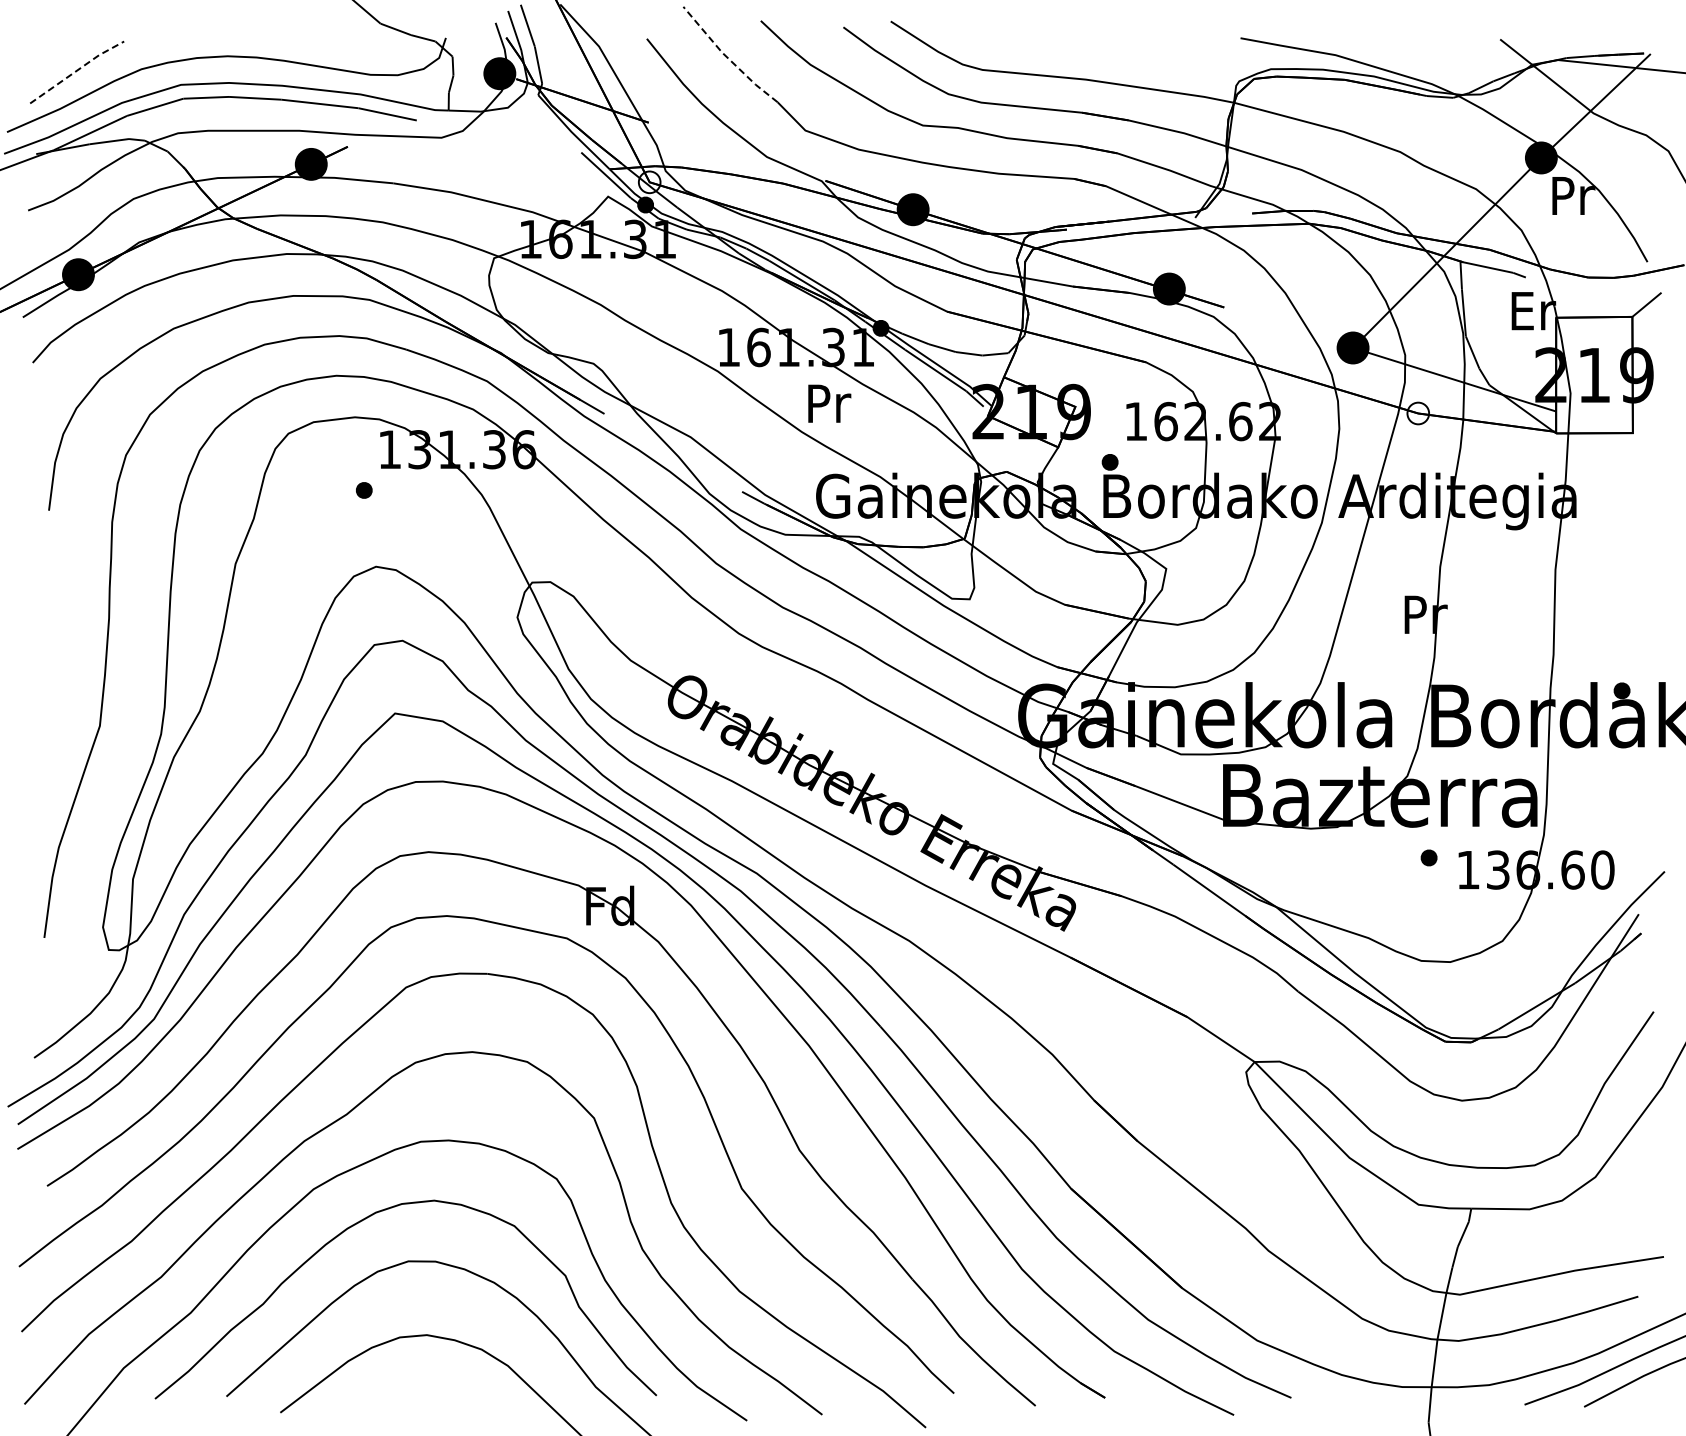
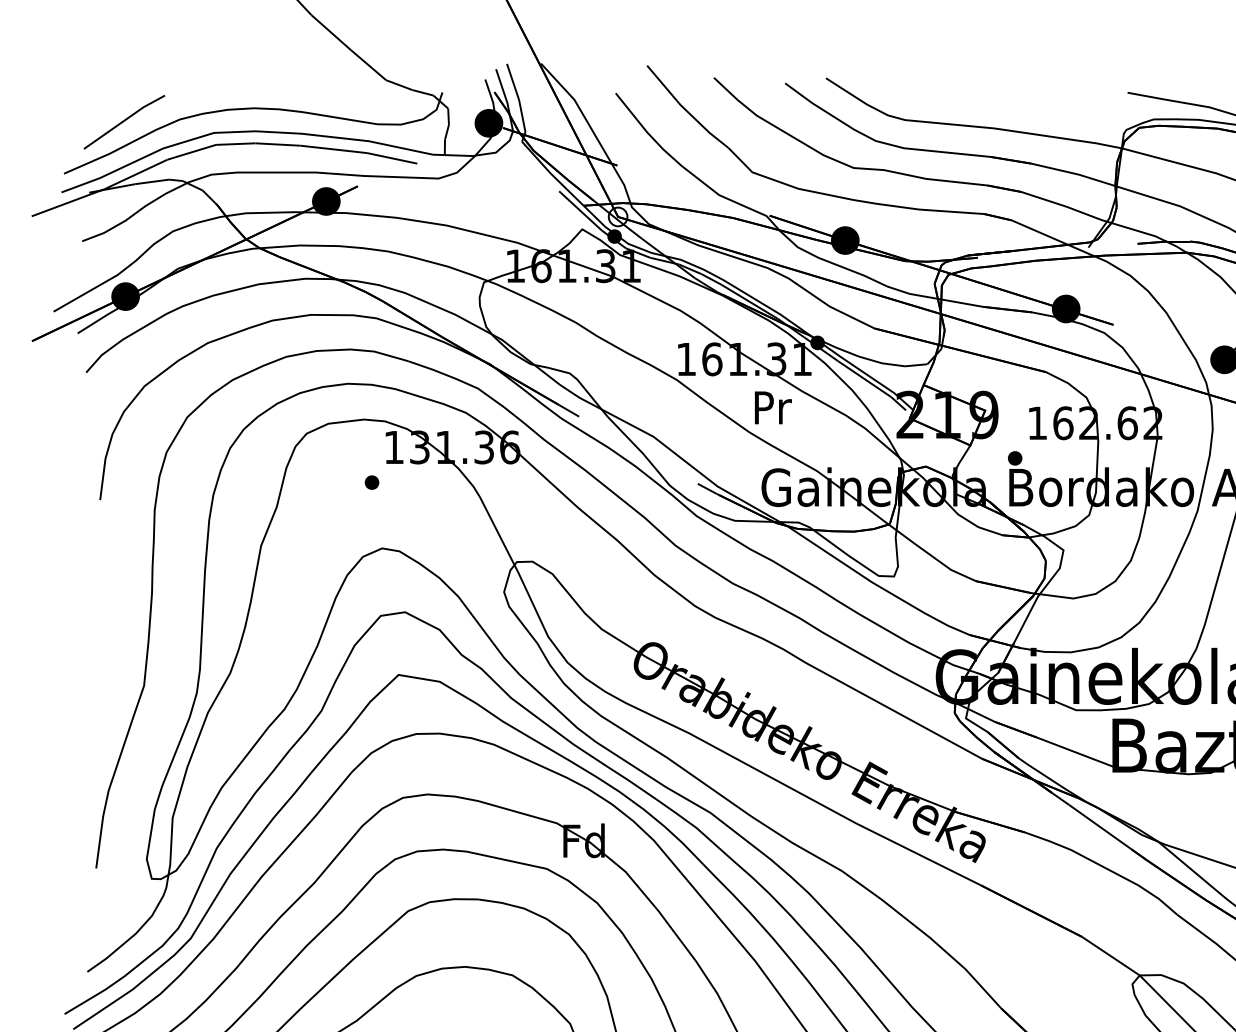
line: (727, 58) -> (685, 110), dashed -> solid
line: (77, 70) -> (124, 120), dashed -> solid

